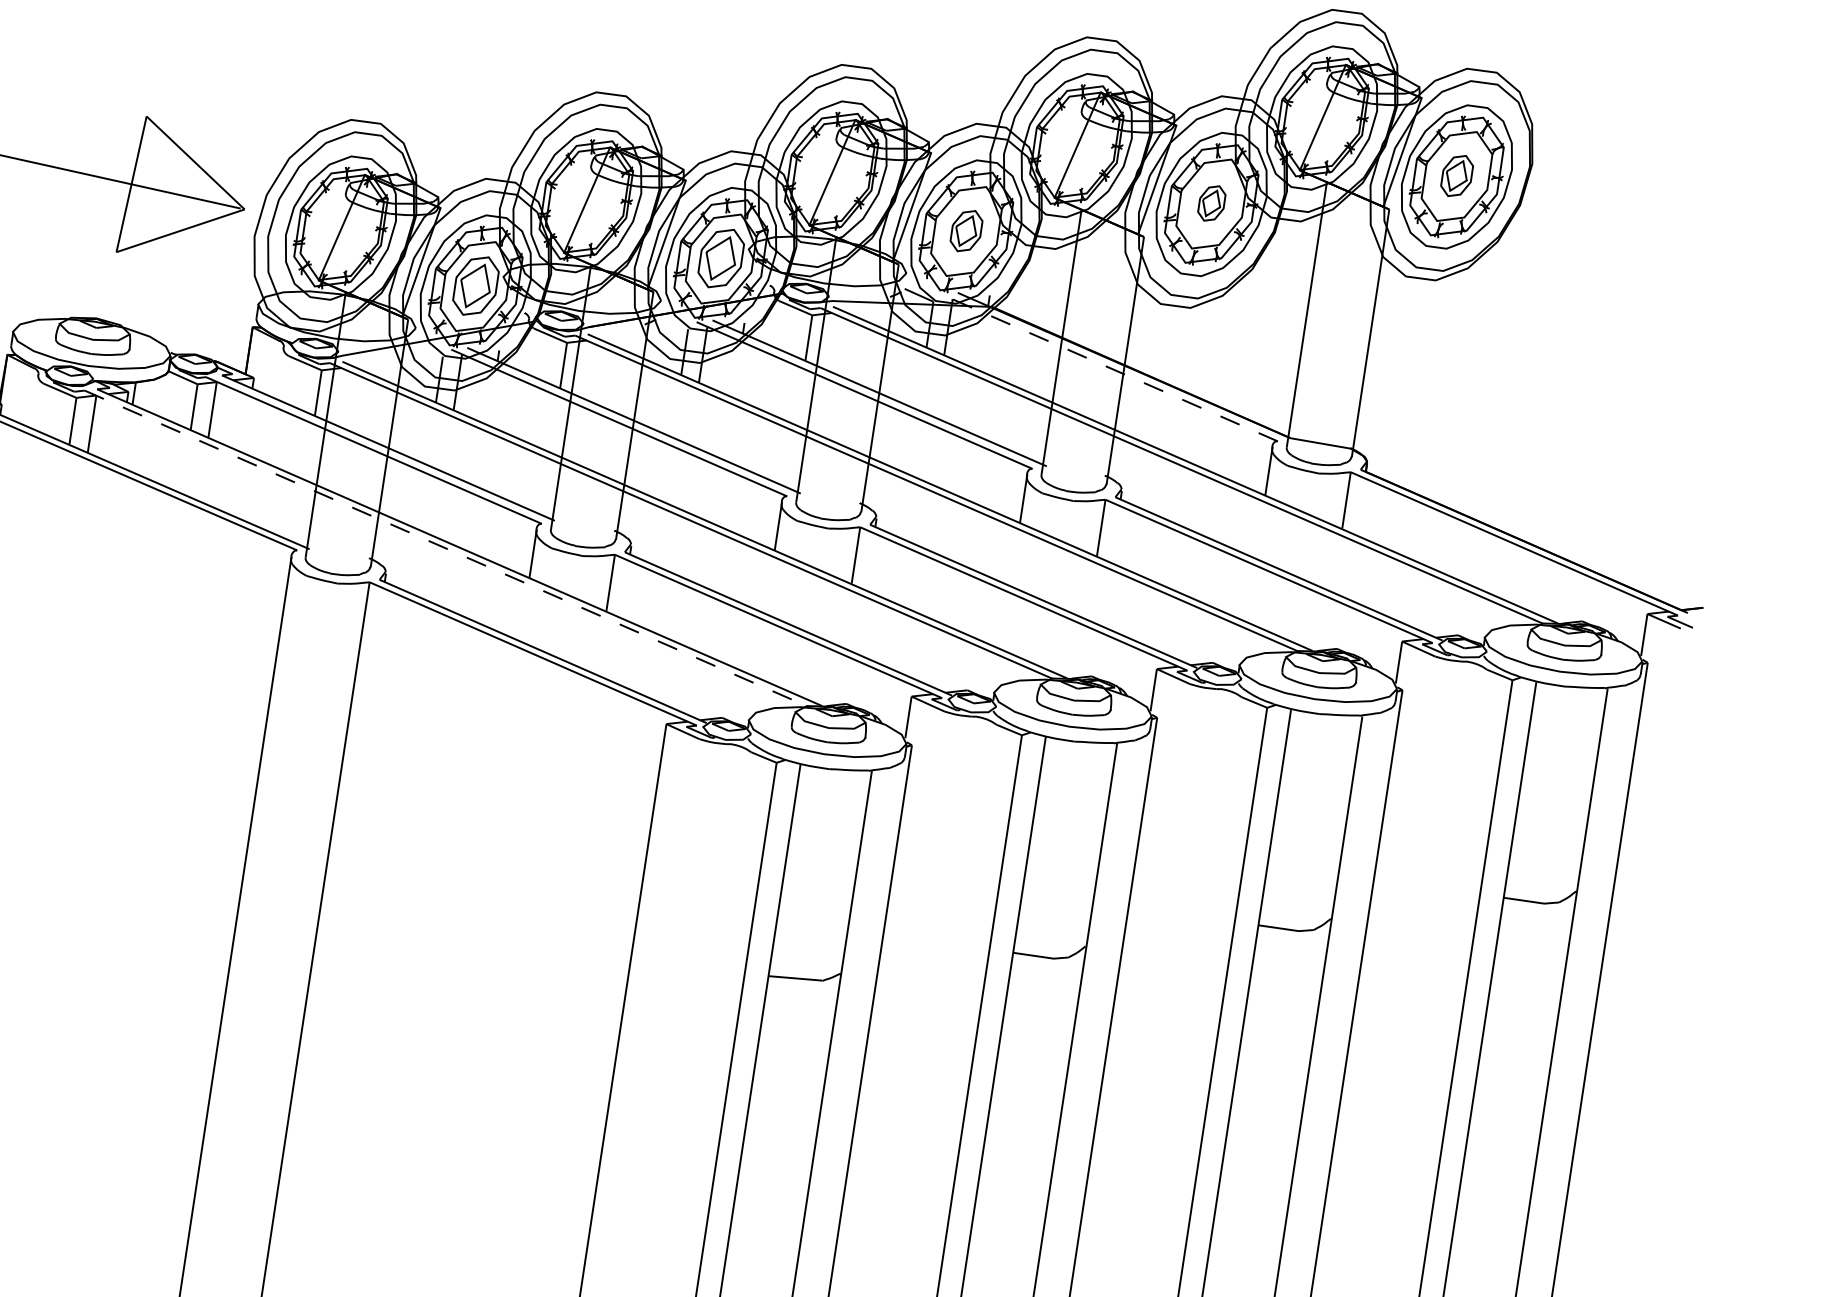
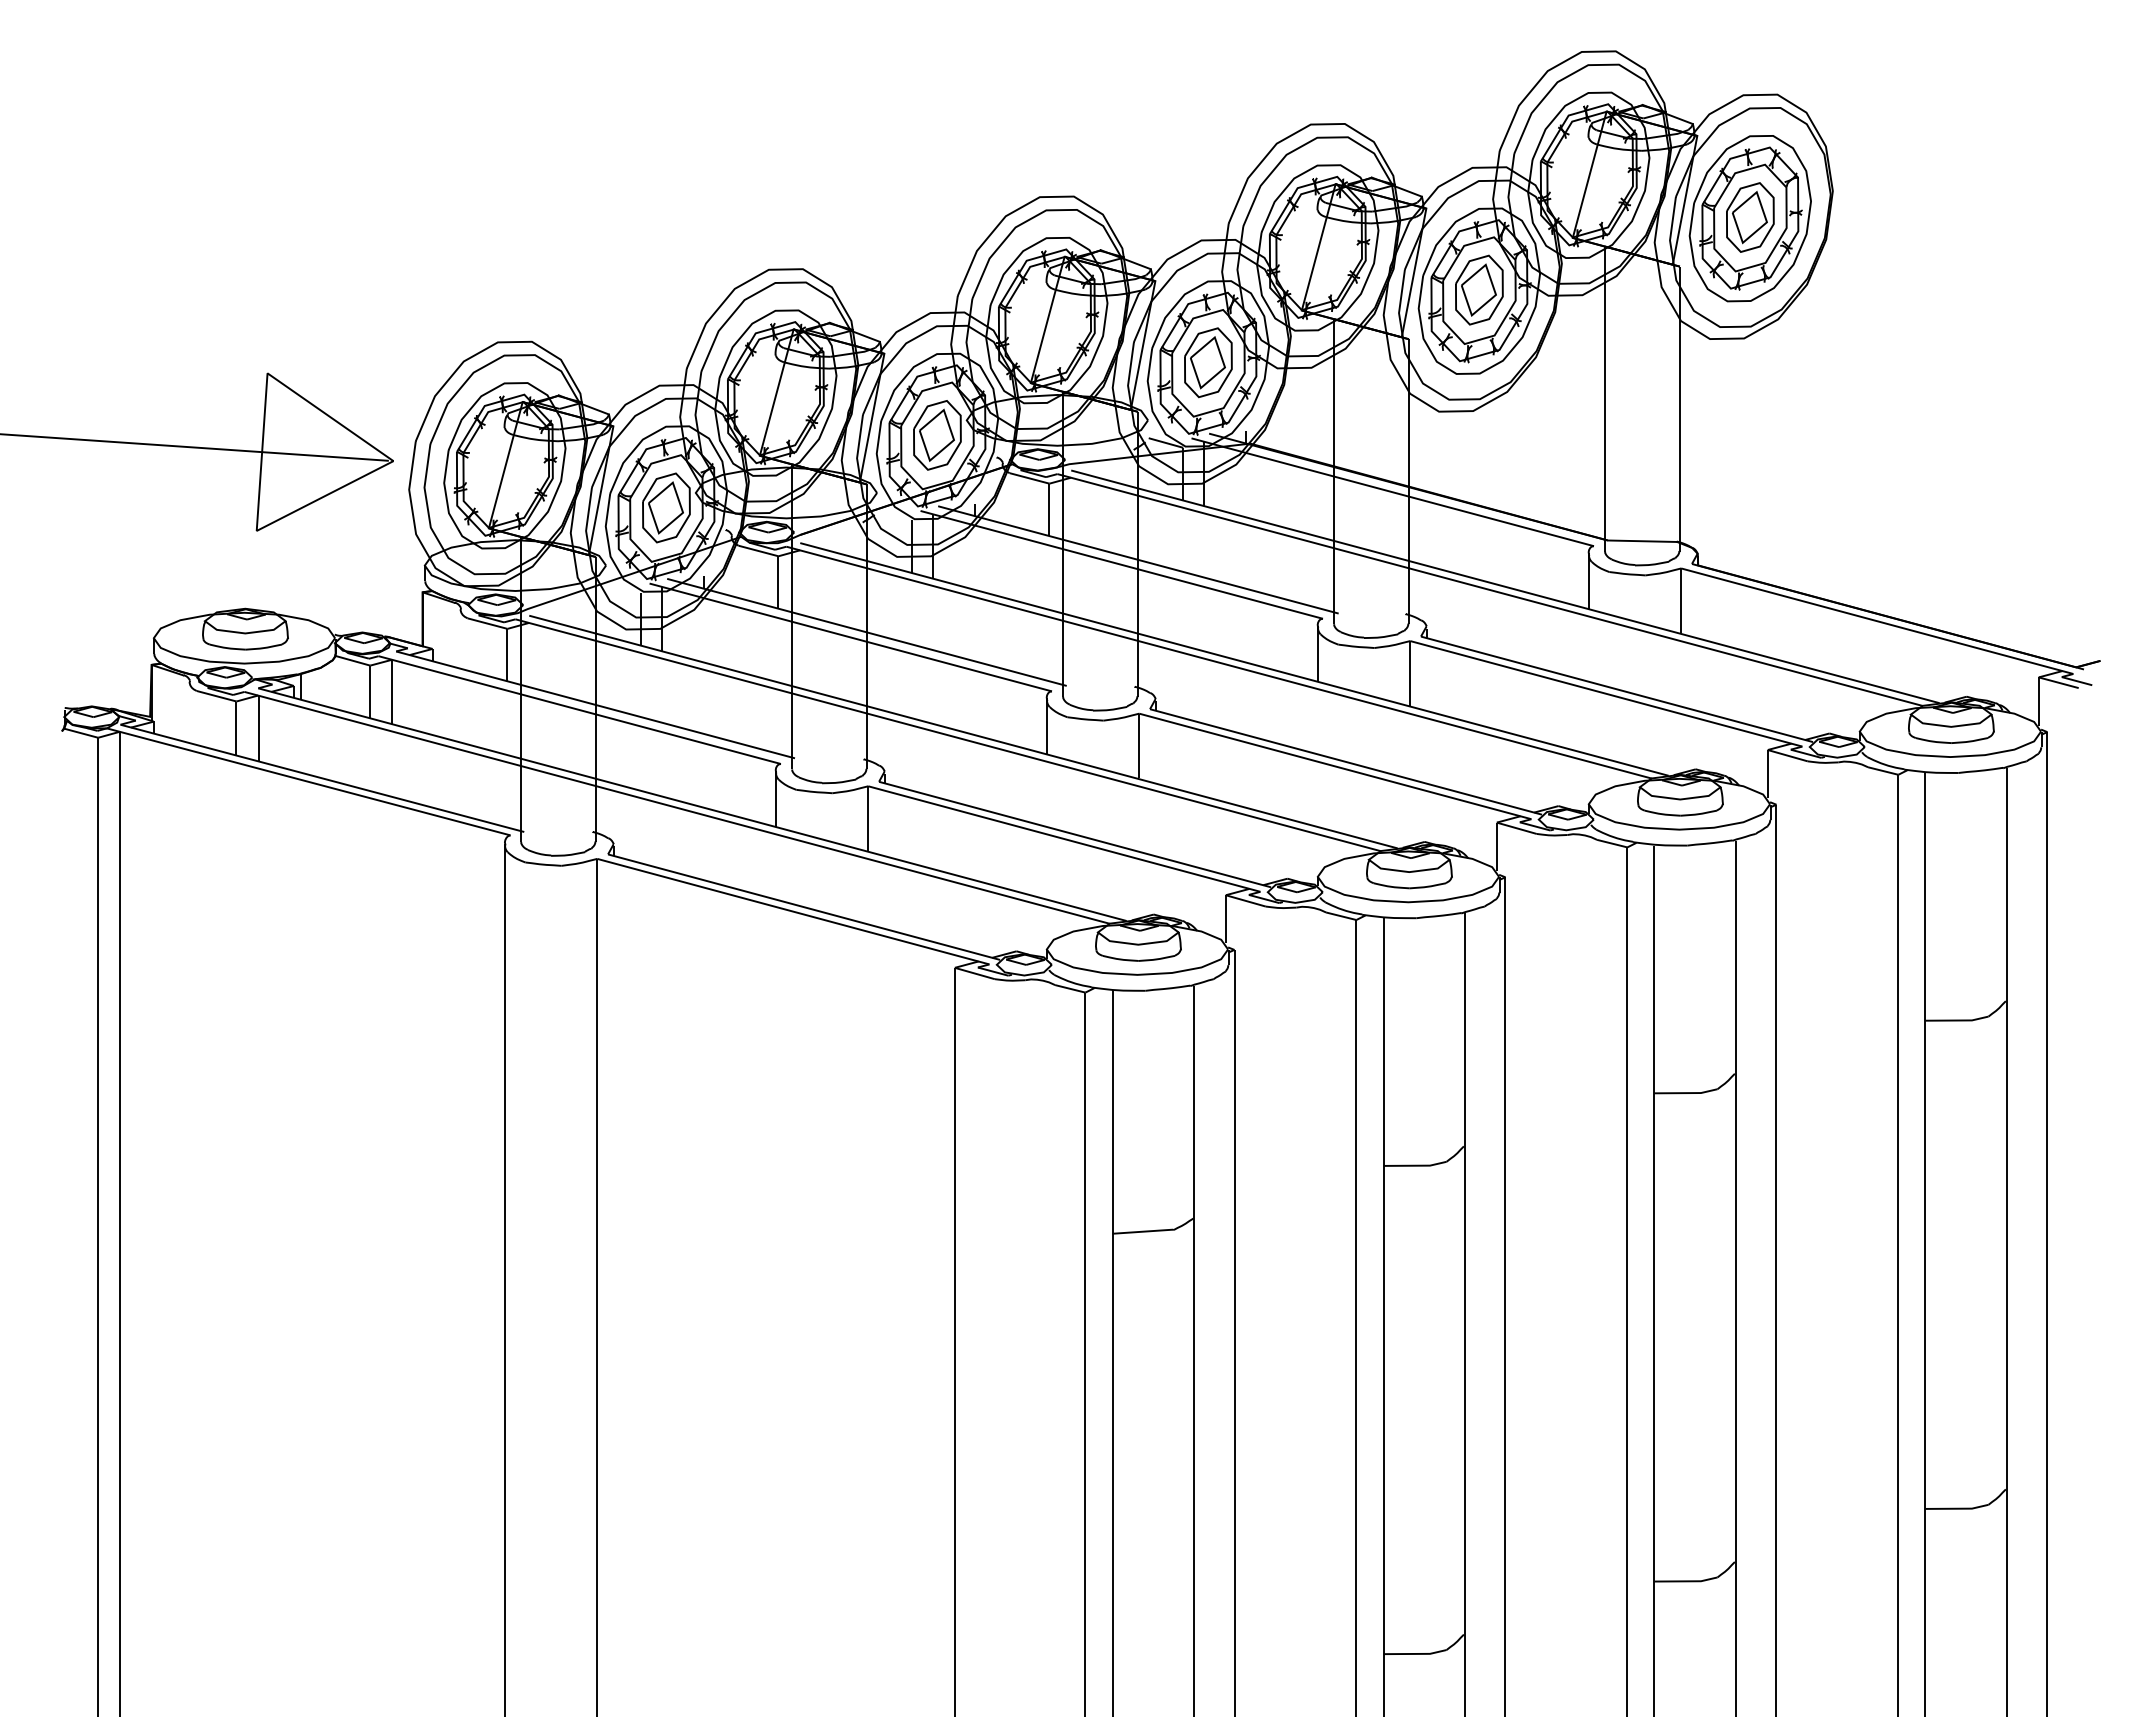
part: (1457, 176) -> (1750, 217), size x1.43
part: (1211, 203) -> (1479, 289), size x1.67
part: (966, 230) -> (1208, 362), size x1.43
line: (1109, 368) -> (1392, 492), dashed -> solid
line: (446, 548) -> (677, 808), dashed -> solid

